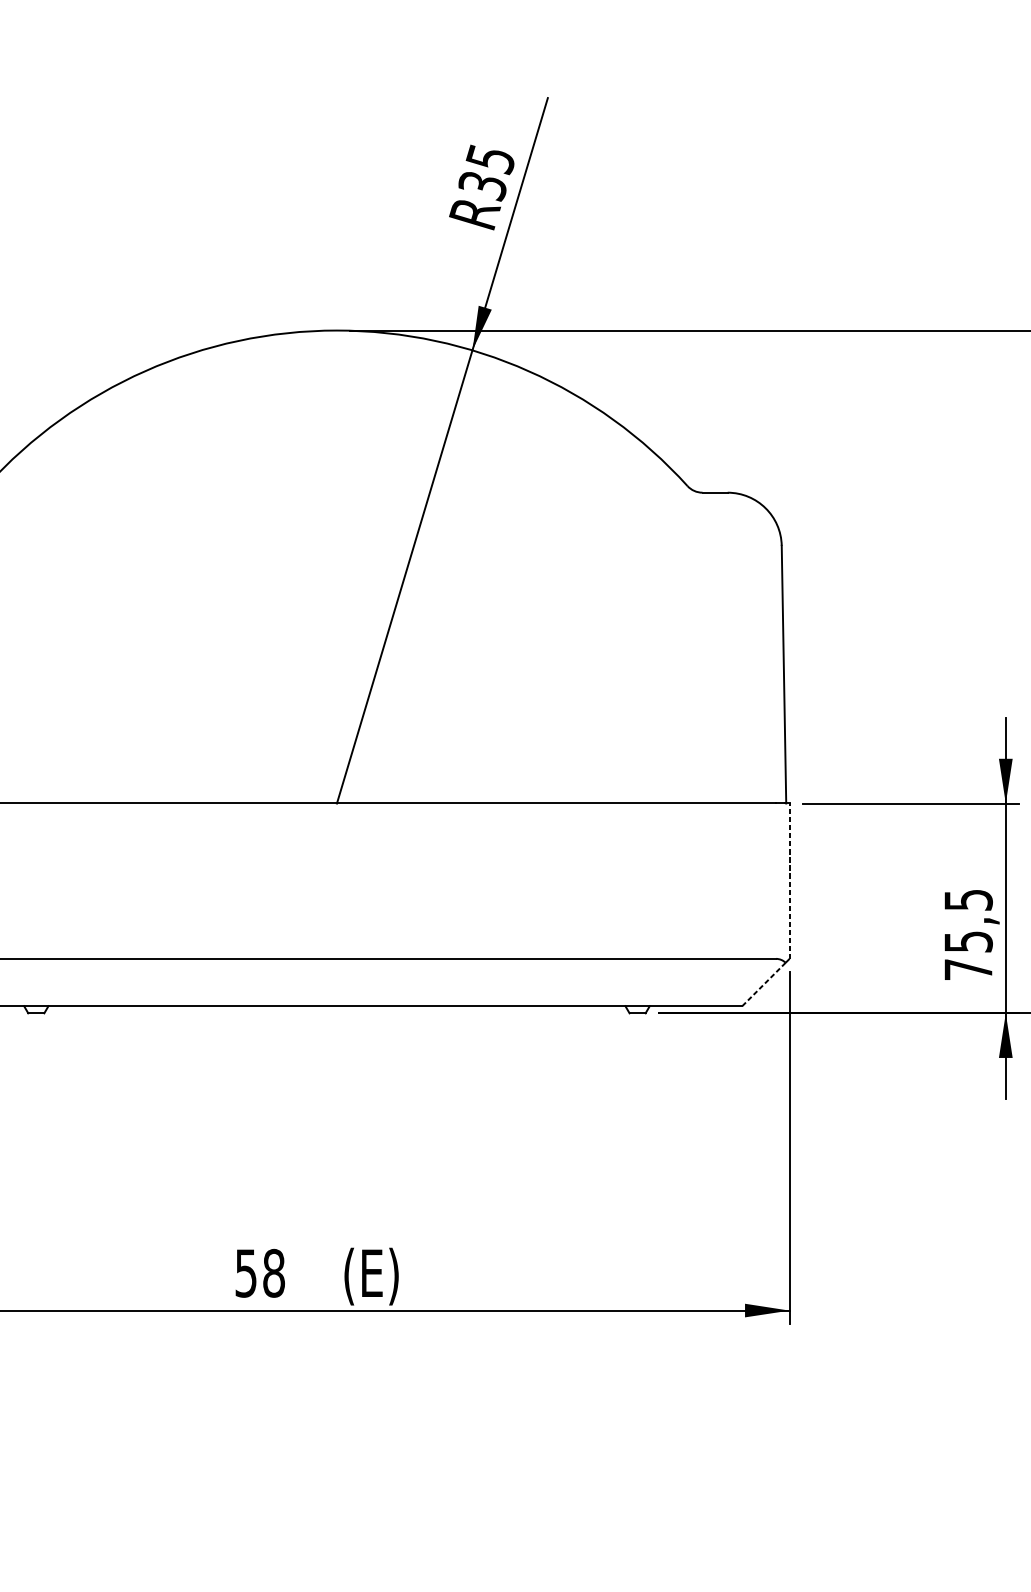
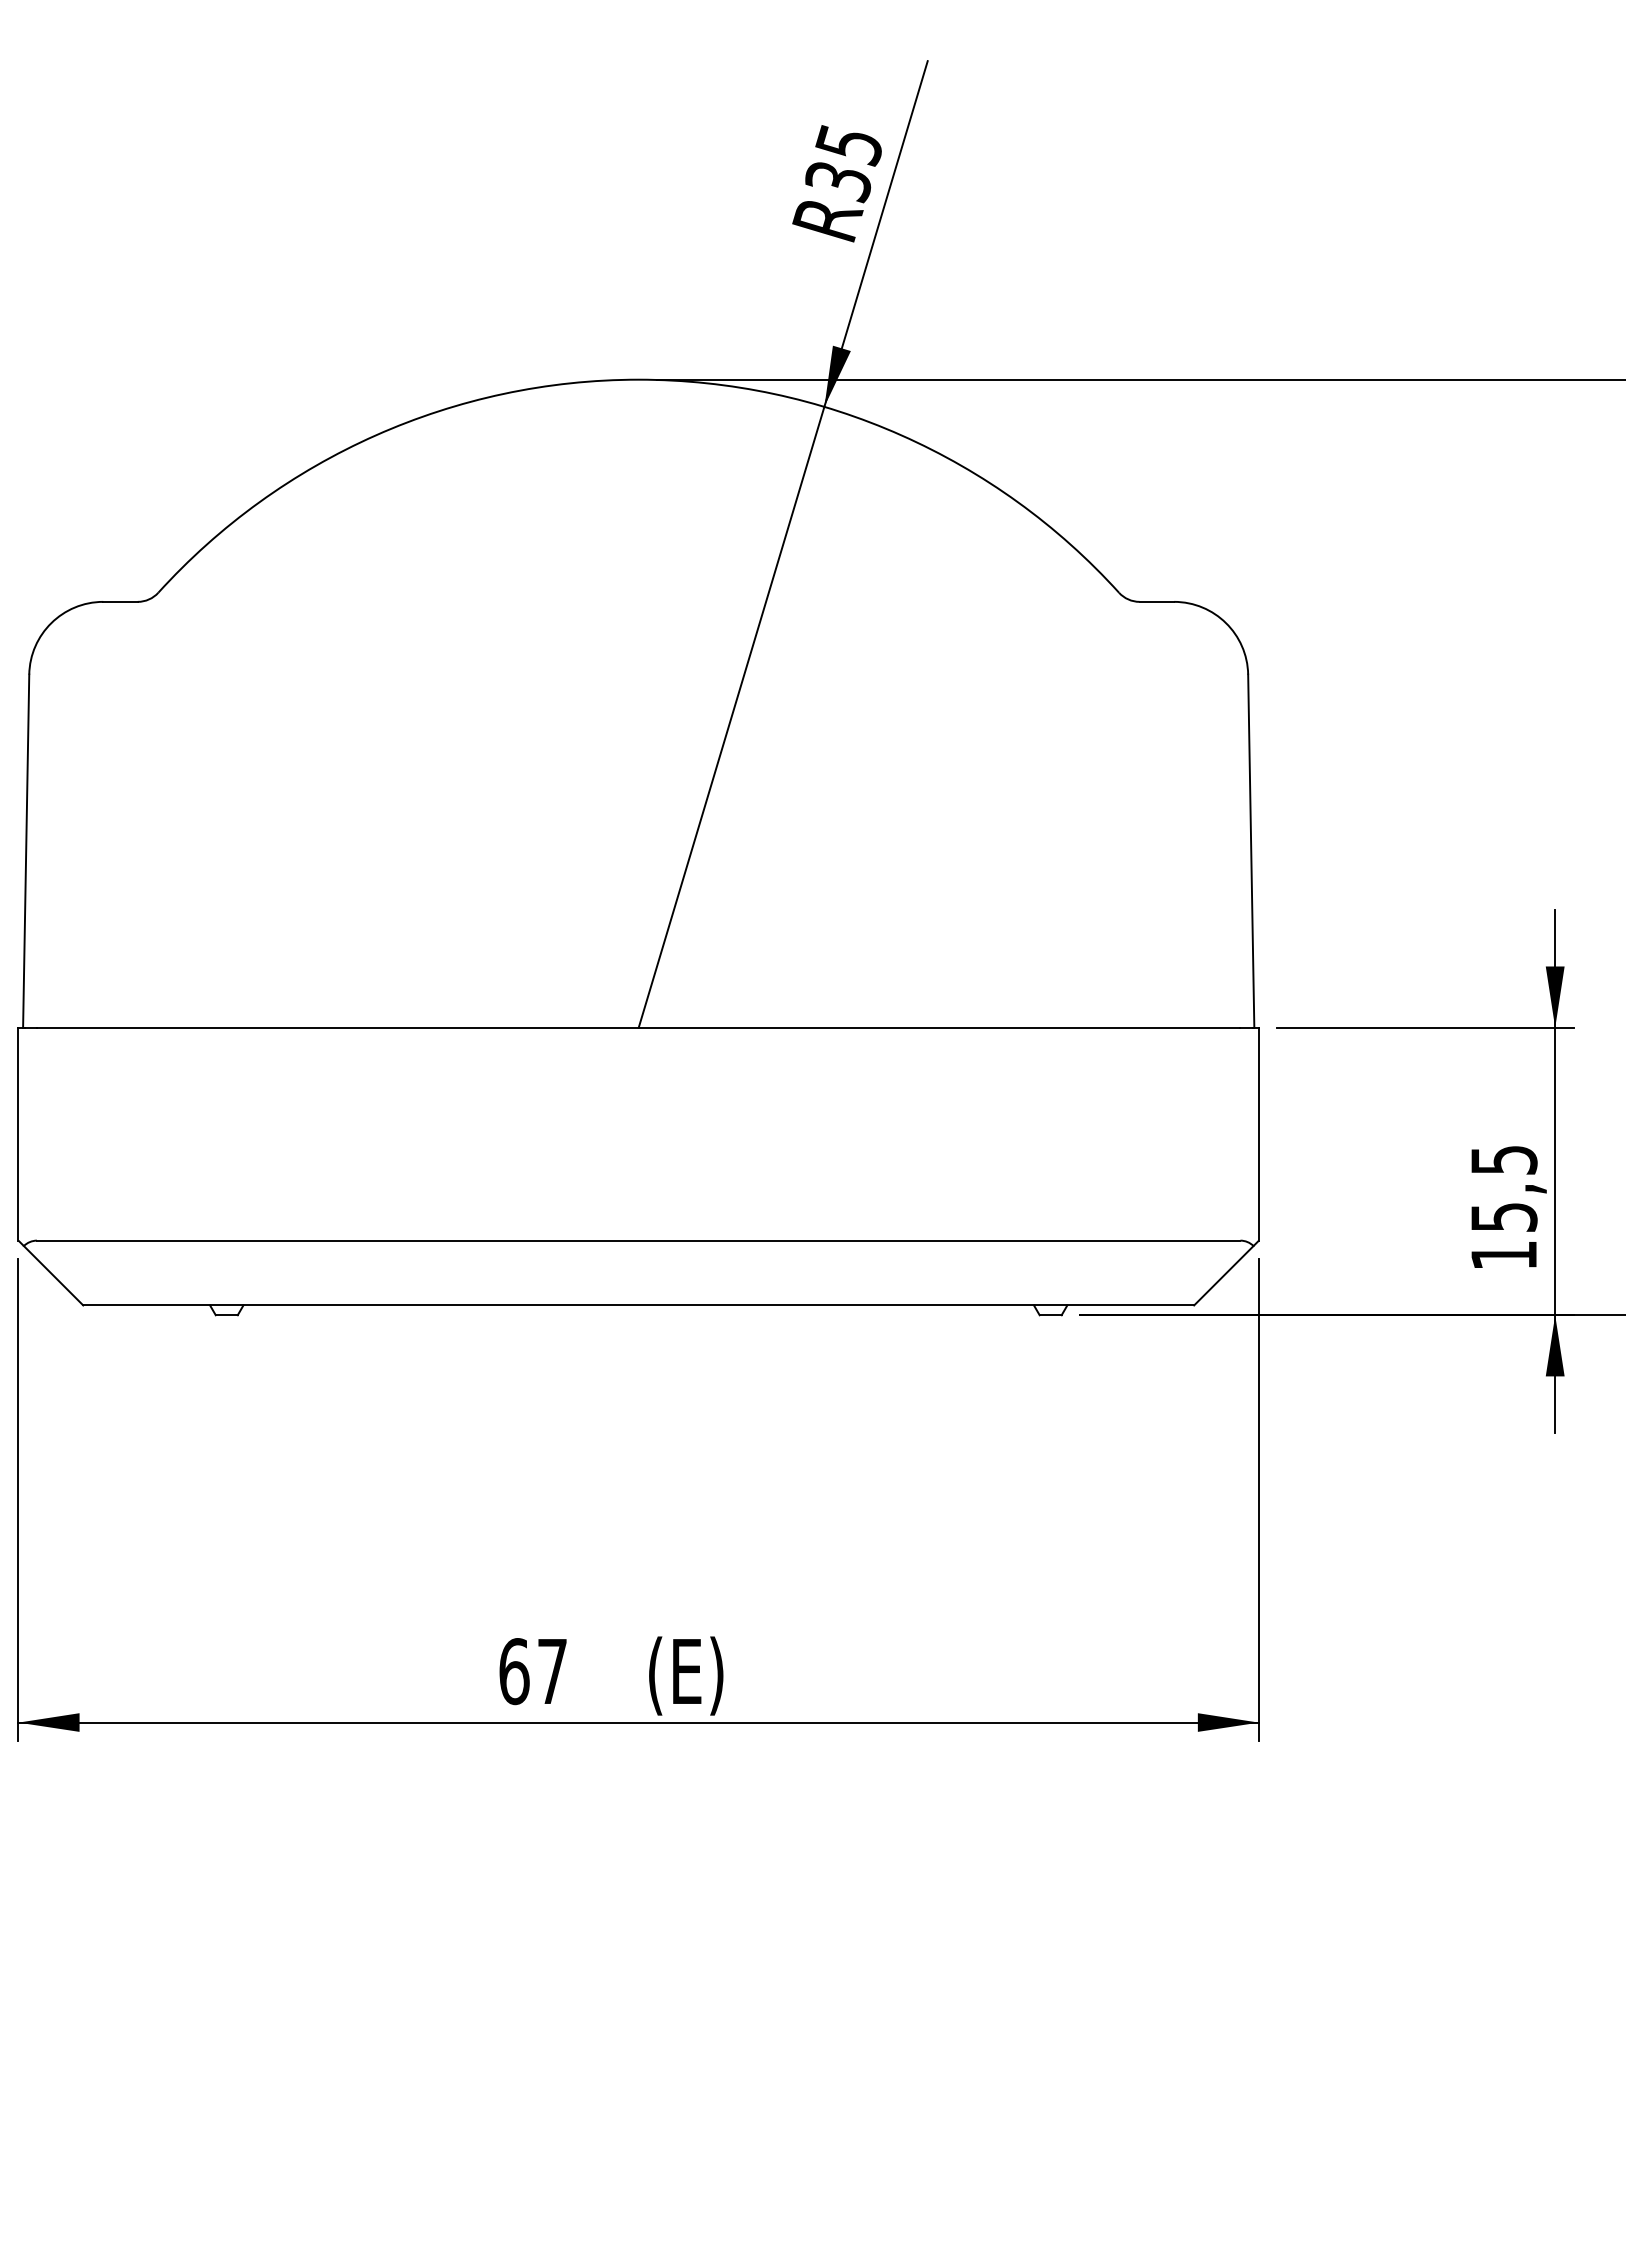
line: (789, 880) -> (1258, 1133), dashed -> solid
text: (968, 969) -> (1503, 1255), 75,5 -> 15,5
line: (763, 984) -> (1223, 1275), dashed -> solid
text: (260, 1273) -> (533, 1671), 58 -> 67

